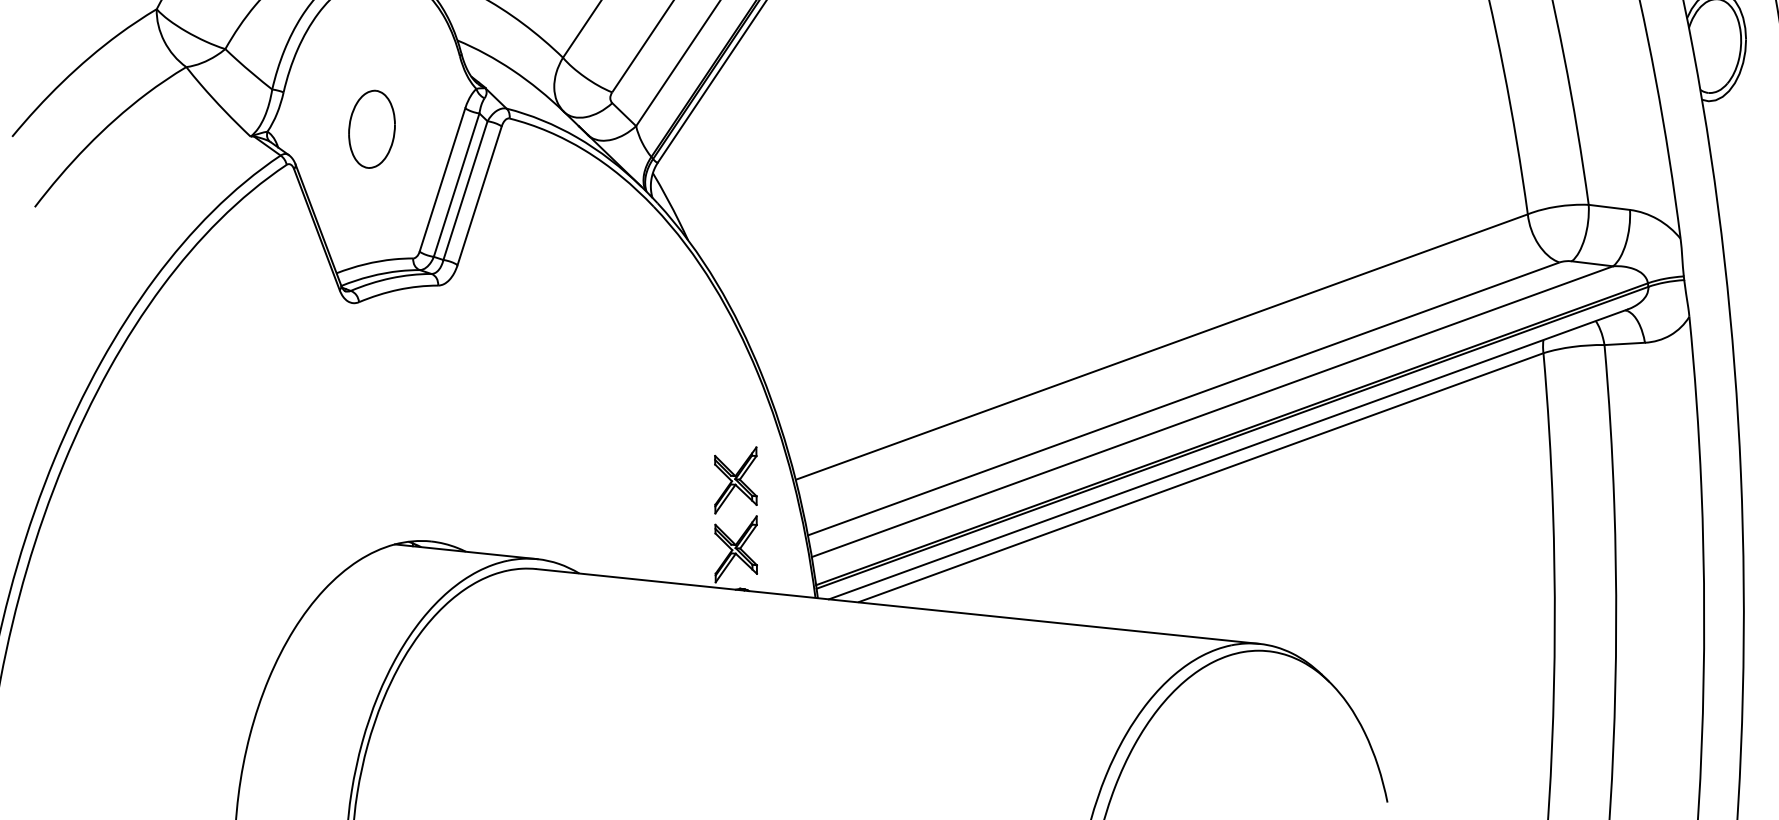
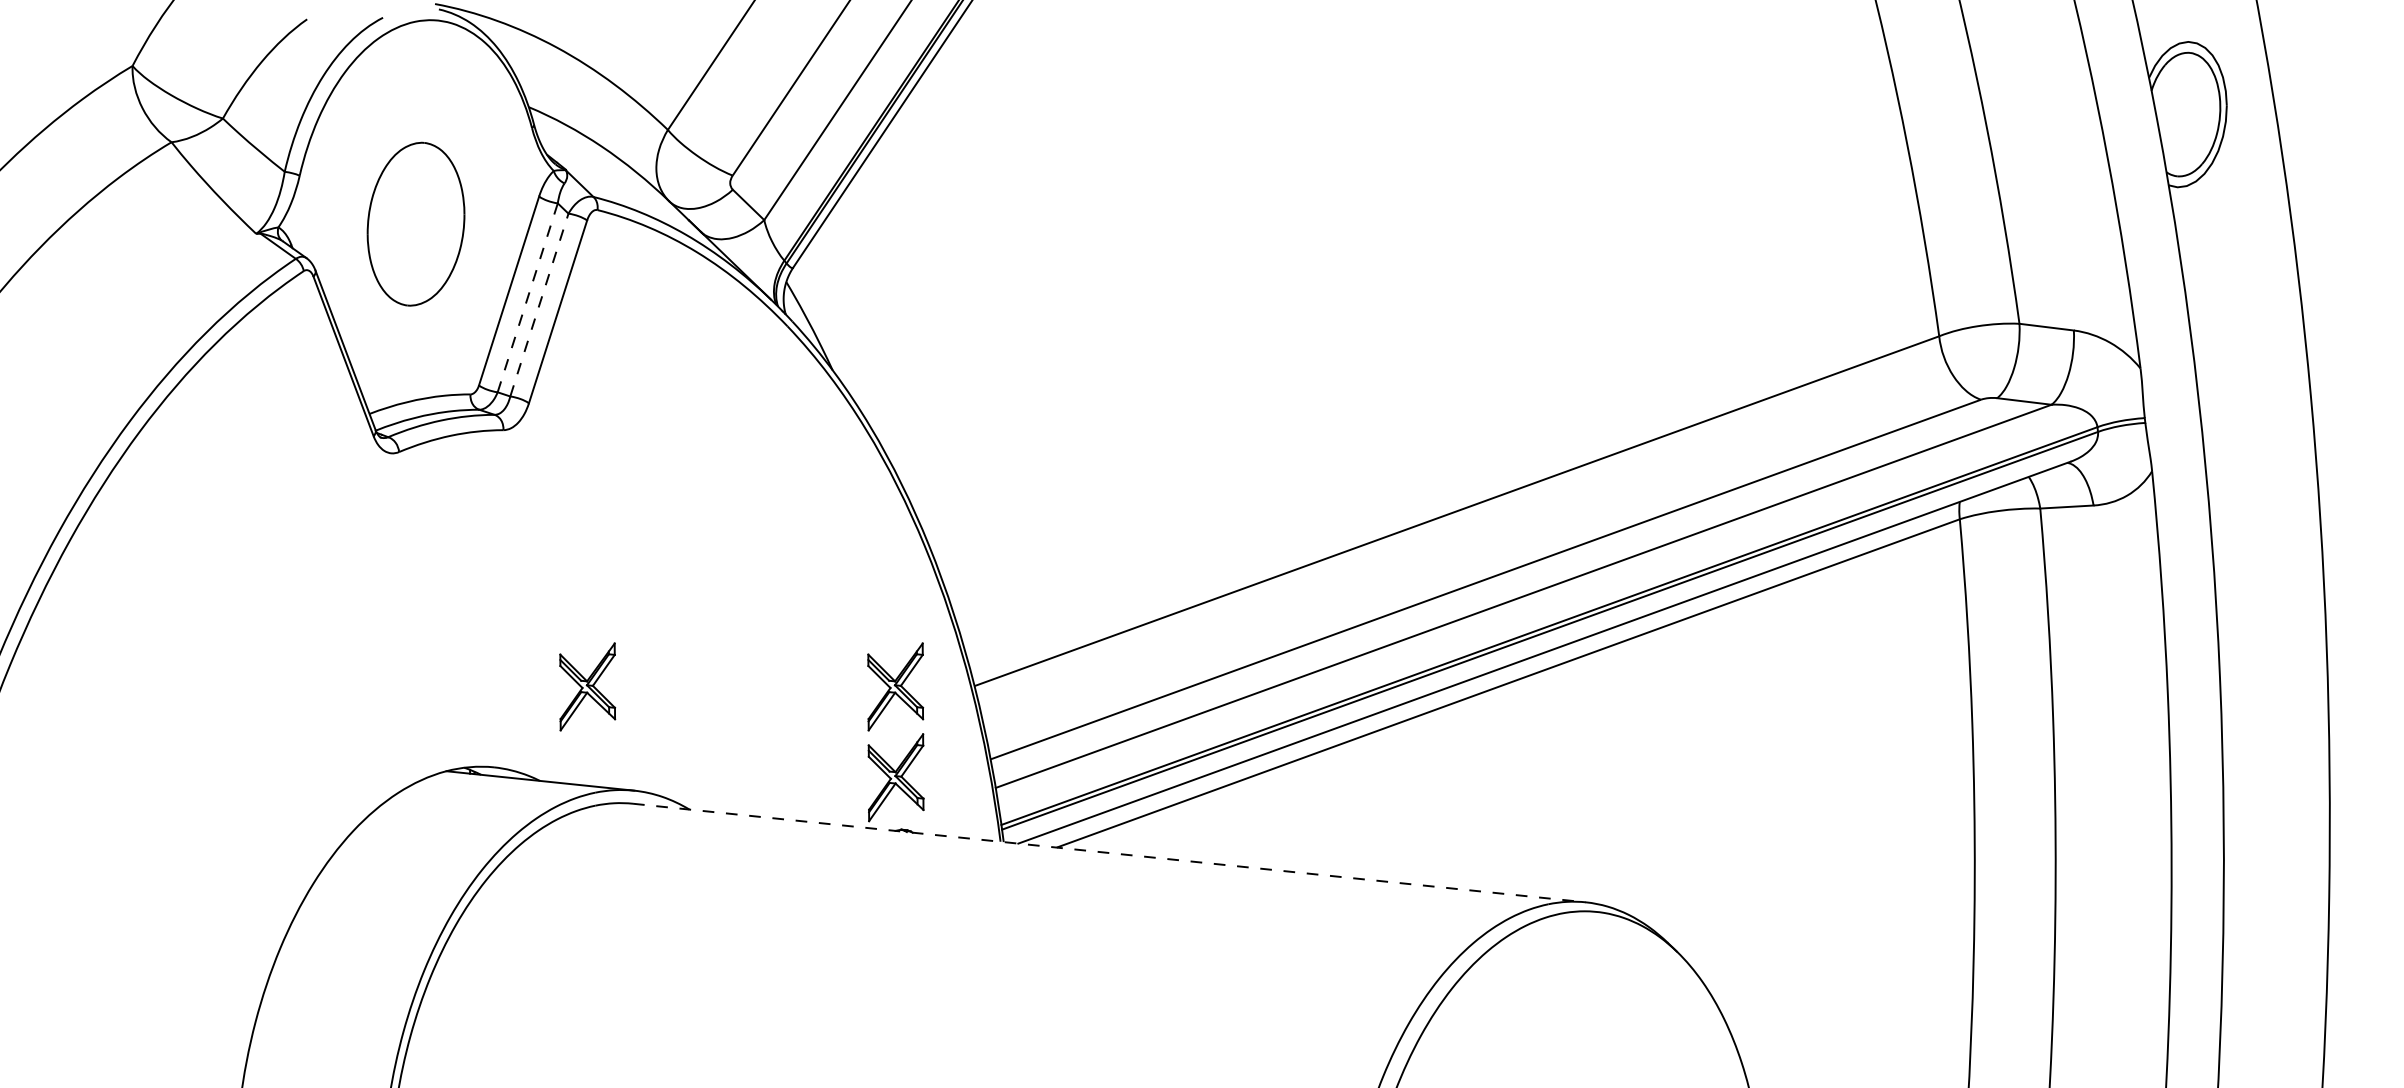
part: (372, 129) -> (416, 224), size x1.6
line: (456, 185) -> (527, 298), solid -> dashed
line: (465, 190) -> (539, 305), solid -> dashed
part: (502, 480) -> (587, 686), added
line: (898, 606) -> (1110, 853), solid -> dashed

